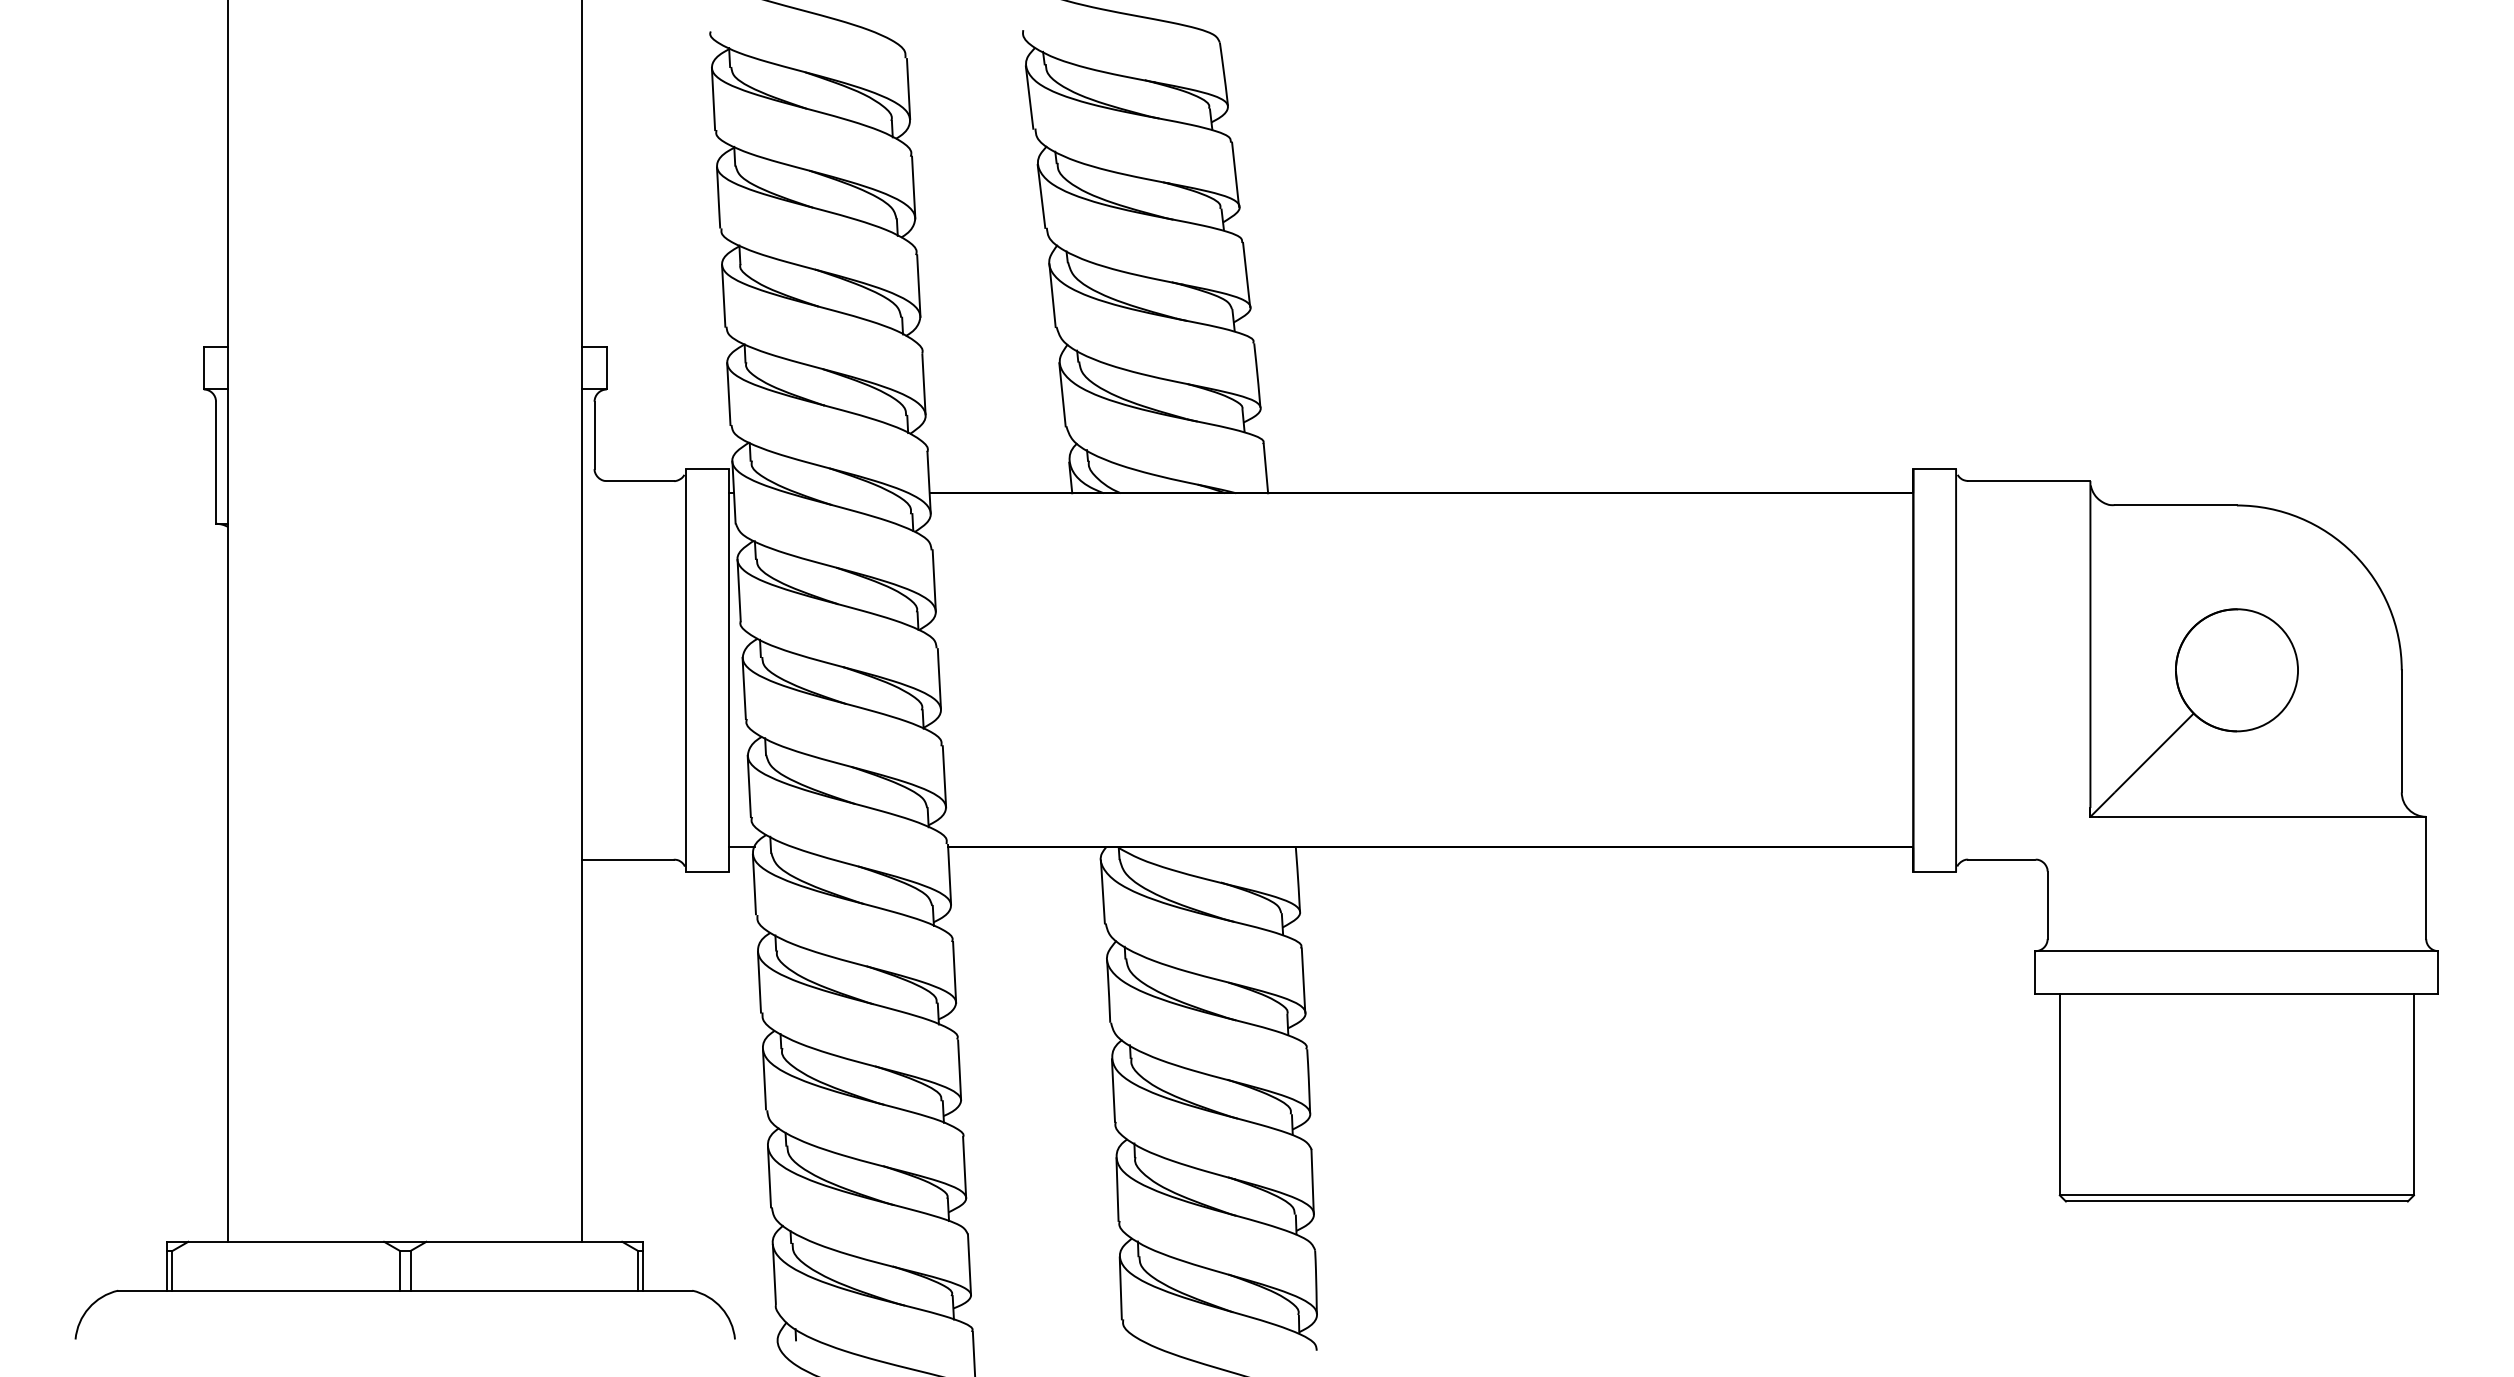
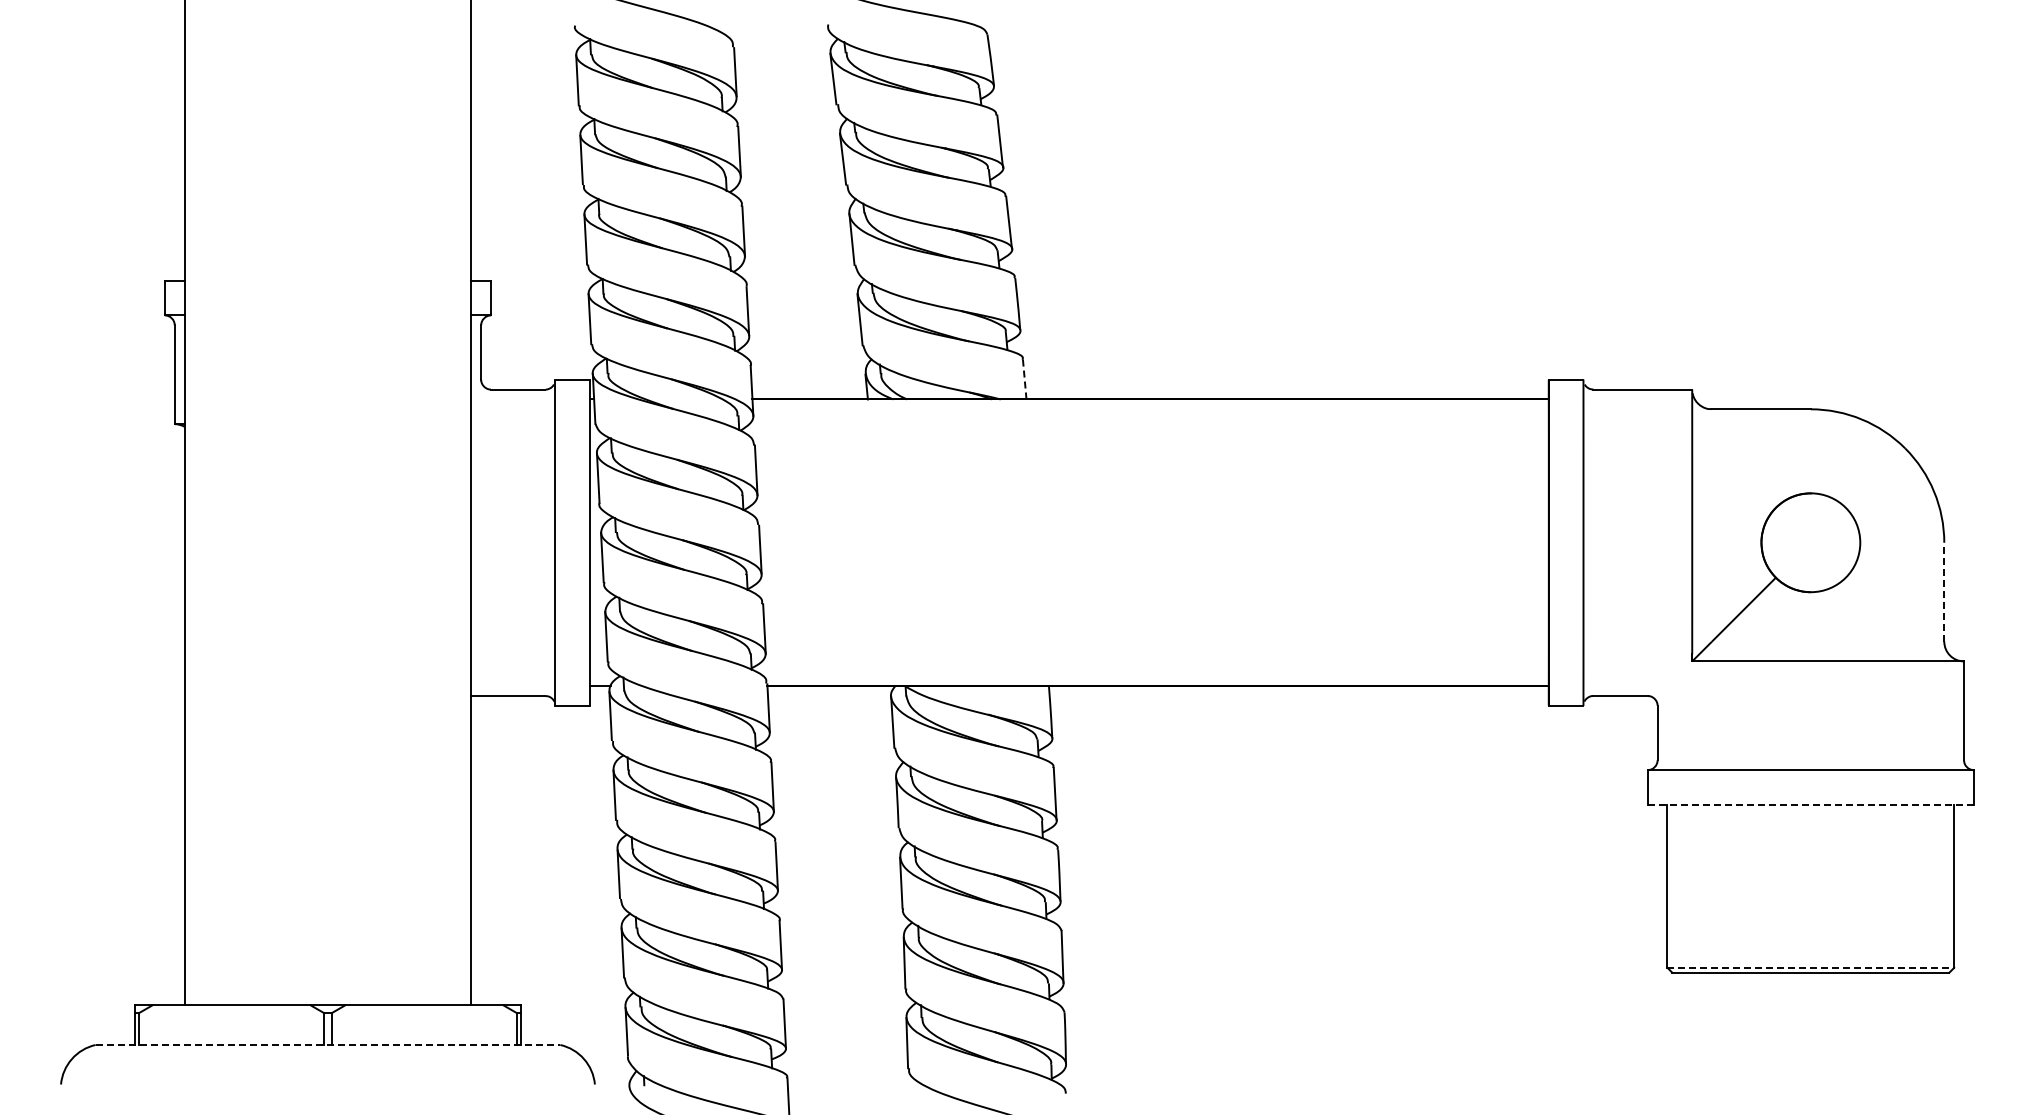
line: (1265, 468) -> (1024, 379), solid -> dashed
line: (2402, 730) -> (1944, 591), solid -> dashed
line: (2237, 993) -> (1811, 804), solid -> dashed
line: (2237, 1194) -> (1811, 967), solid -> dashed
line: (405, 1291) -> (328, 1045), solid -> dashed

